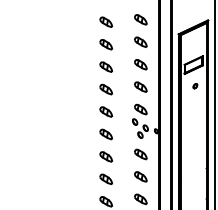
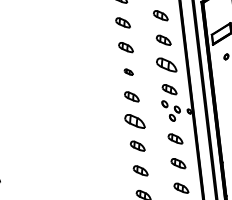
part: (140, 86) -> (166, 64), size x1.4
part: (105, 89) -> (128, 72), size x0.6
part: (105, 134) -> (133, 121), size x1.4

